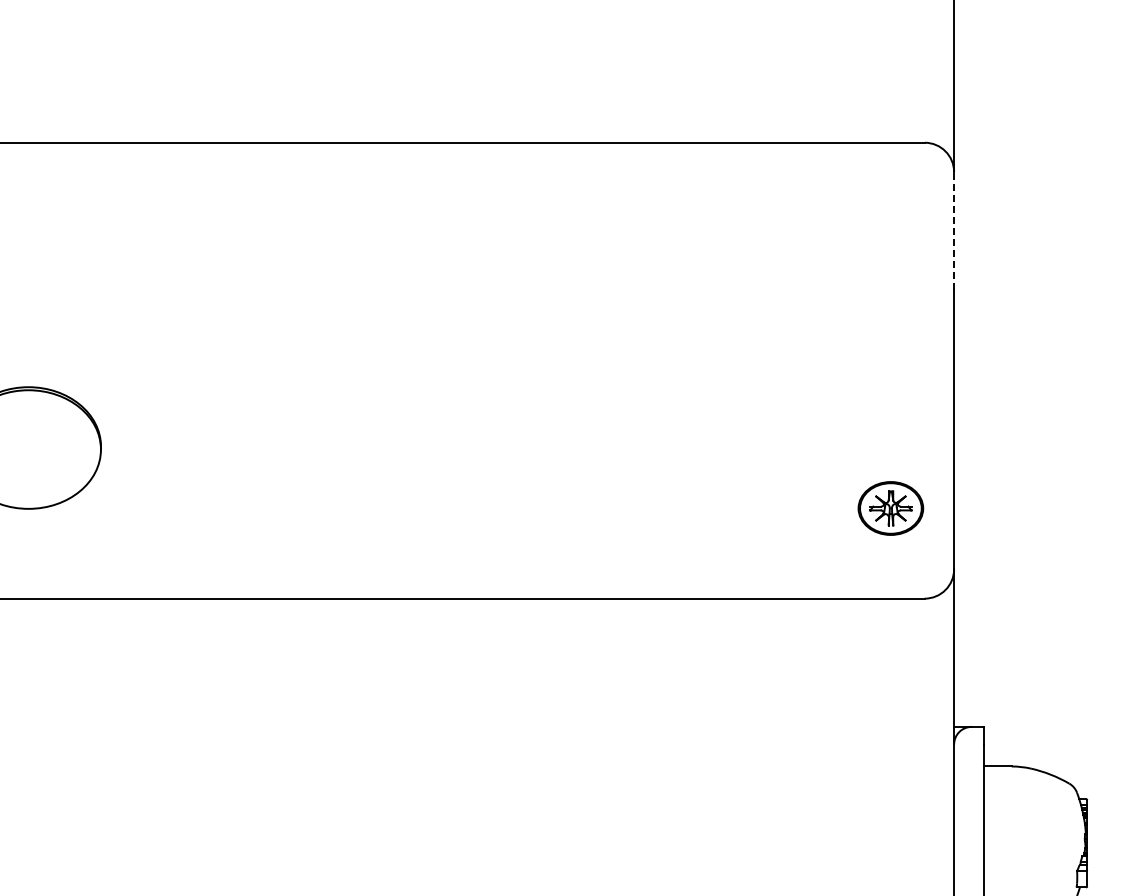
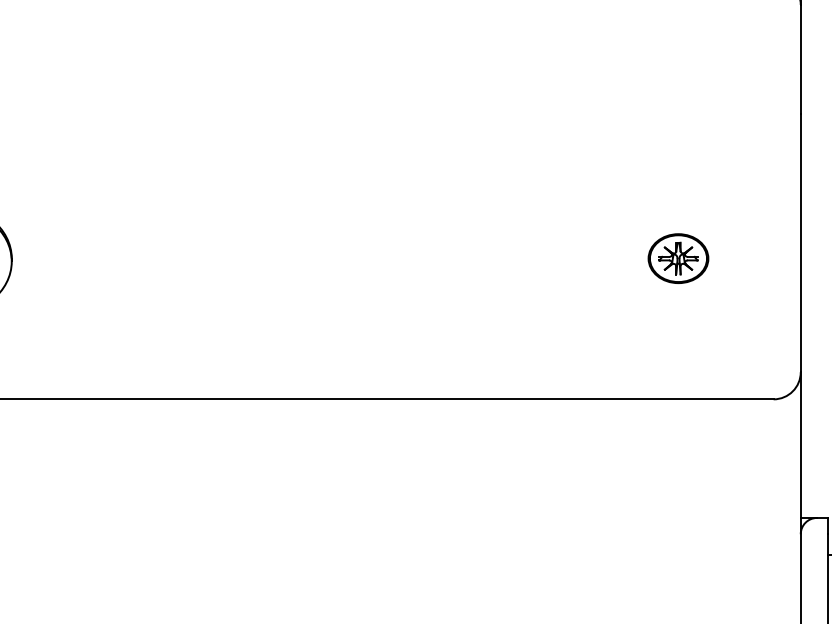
line: (954, 231) -> (801, 59), dashed -> solid
part: (890, 508) -> (678, 258), moved

